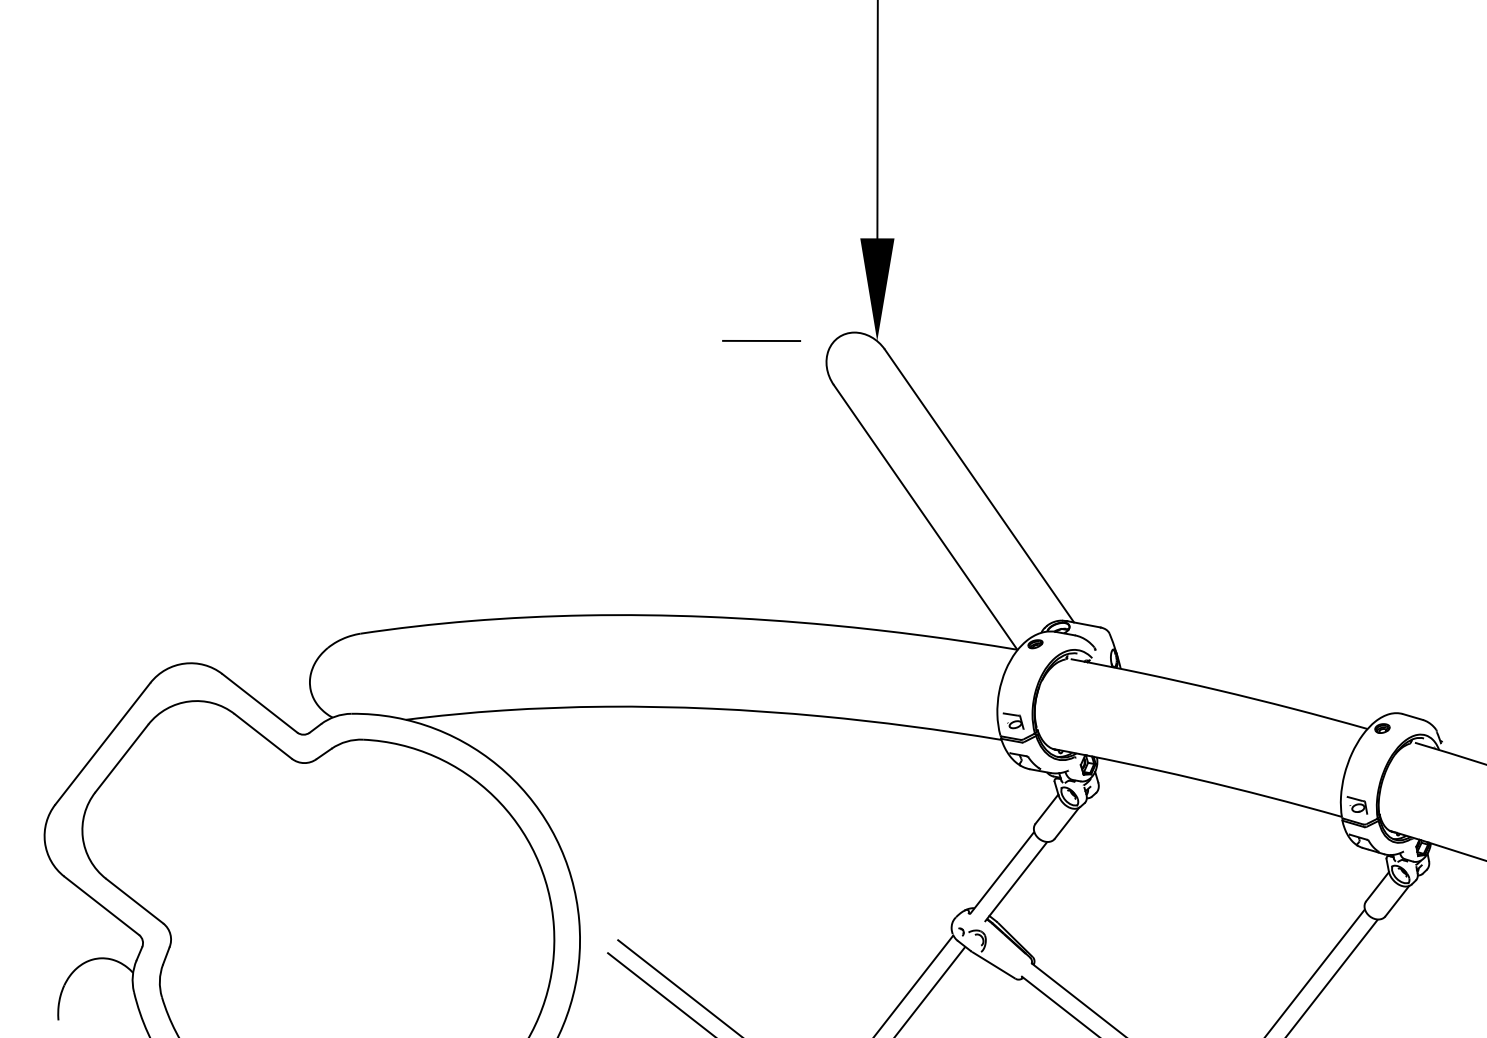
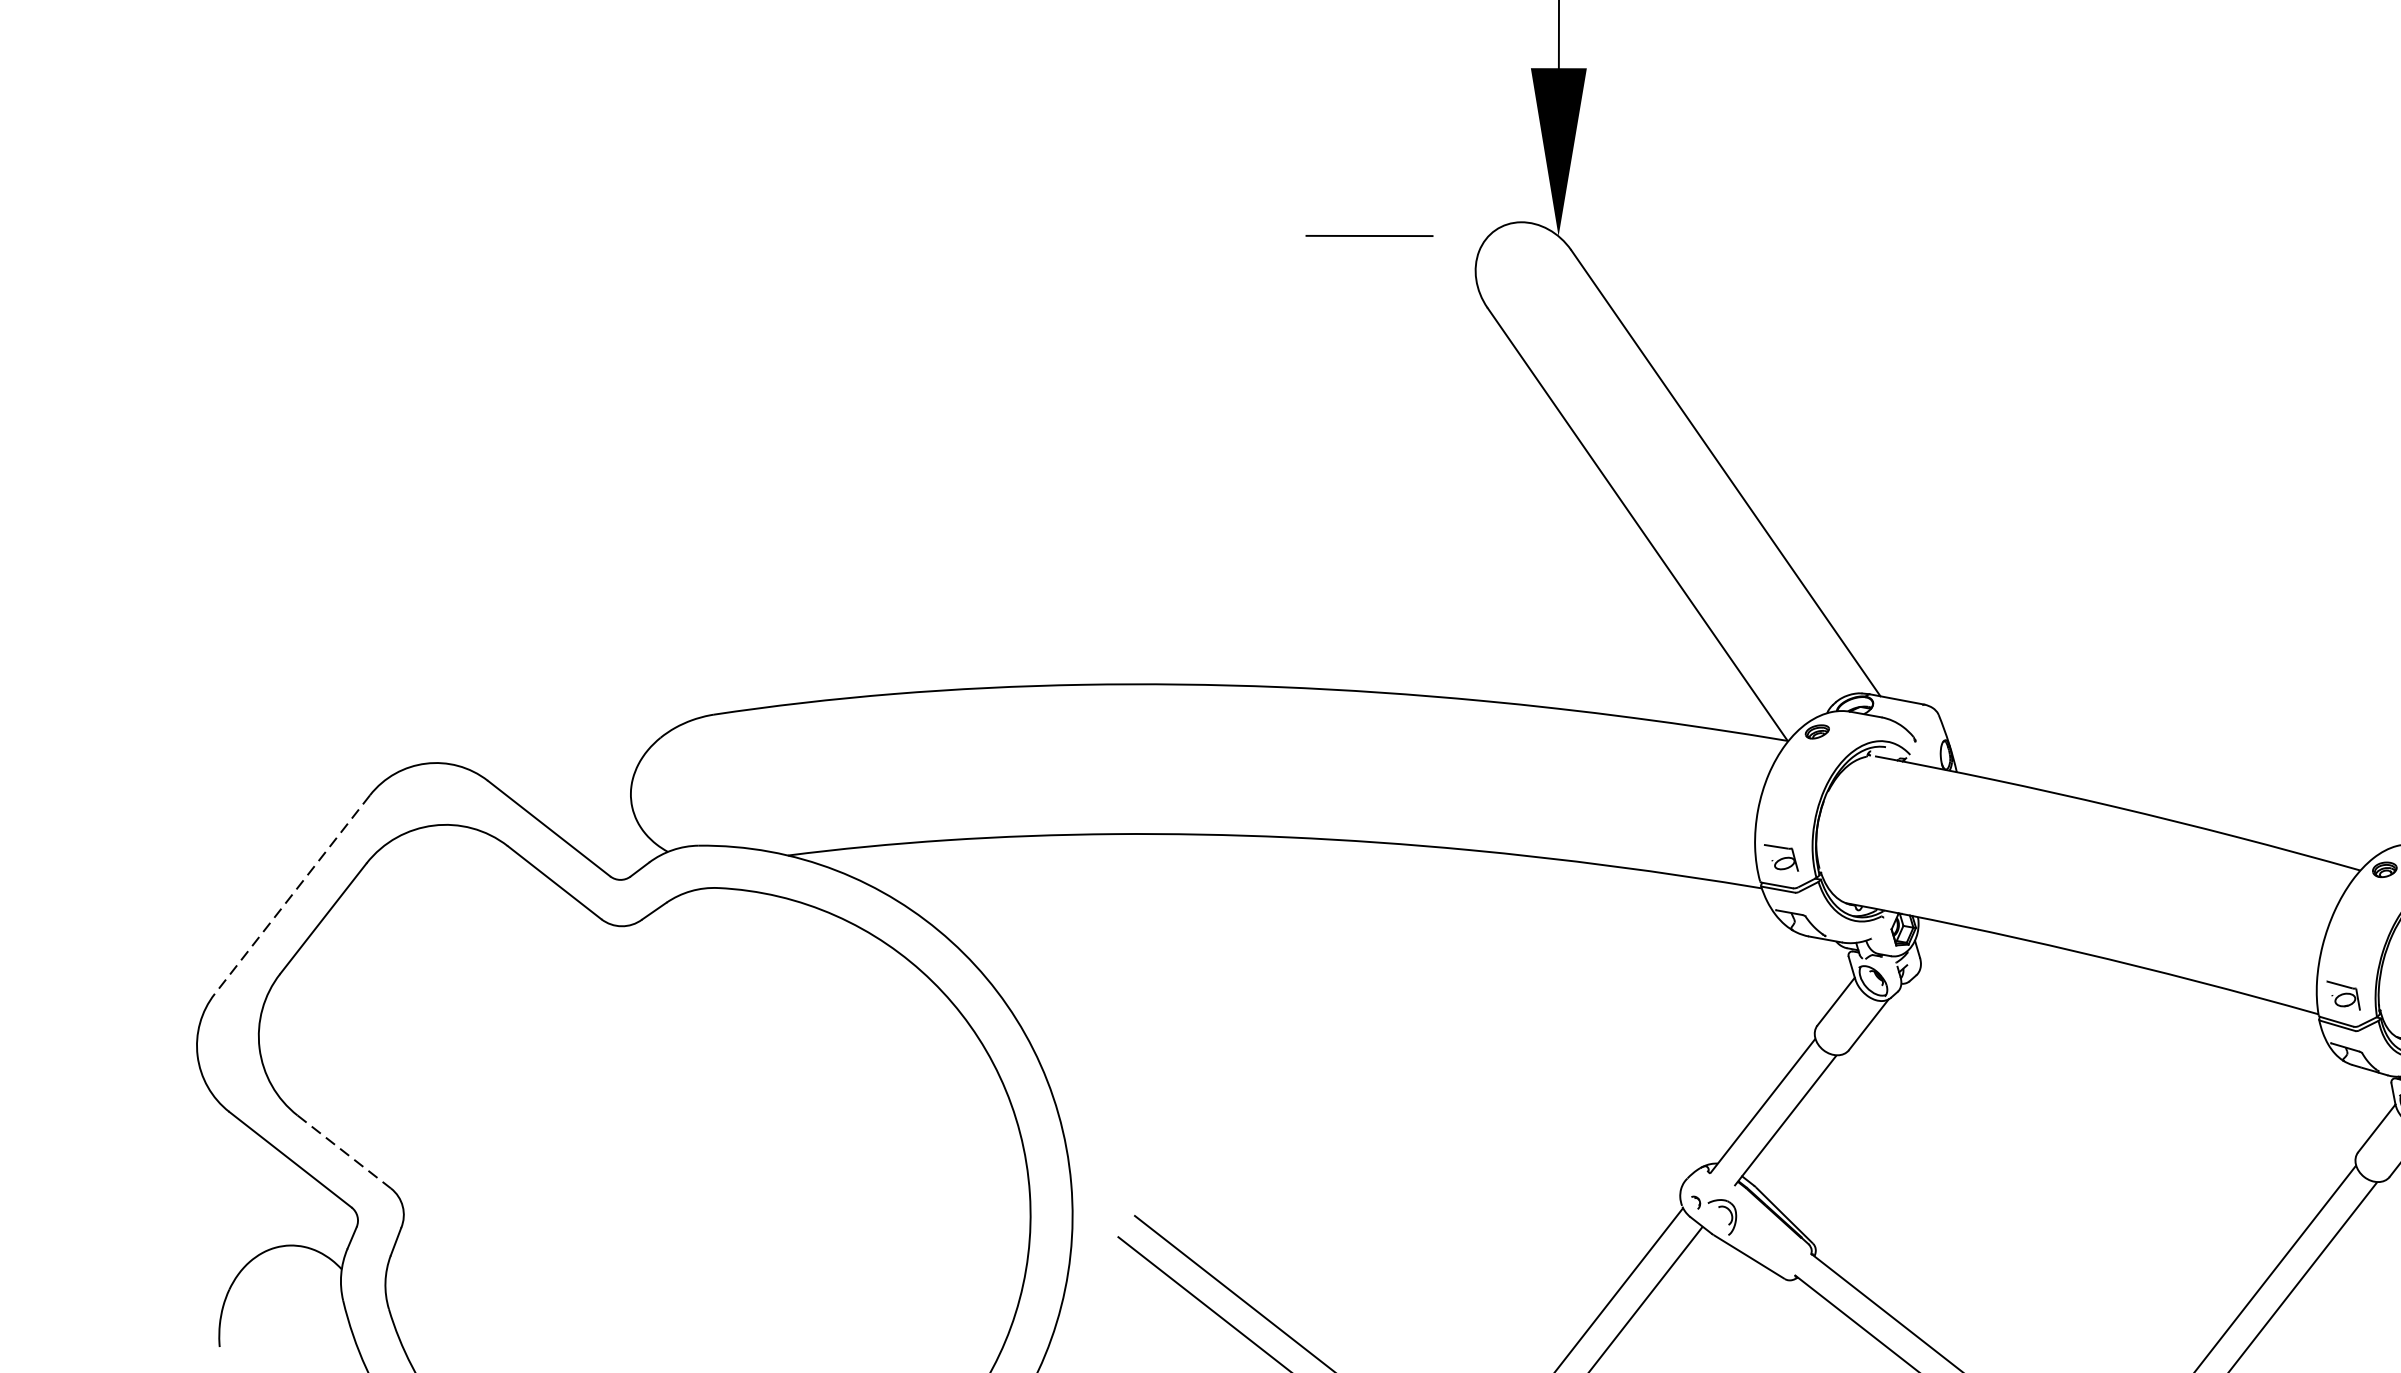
line: (102, 744) -> (291, 895), solid -> dashed
line: (135, 901) -> (345, 1152), solid -> dashed

